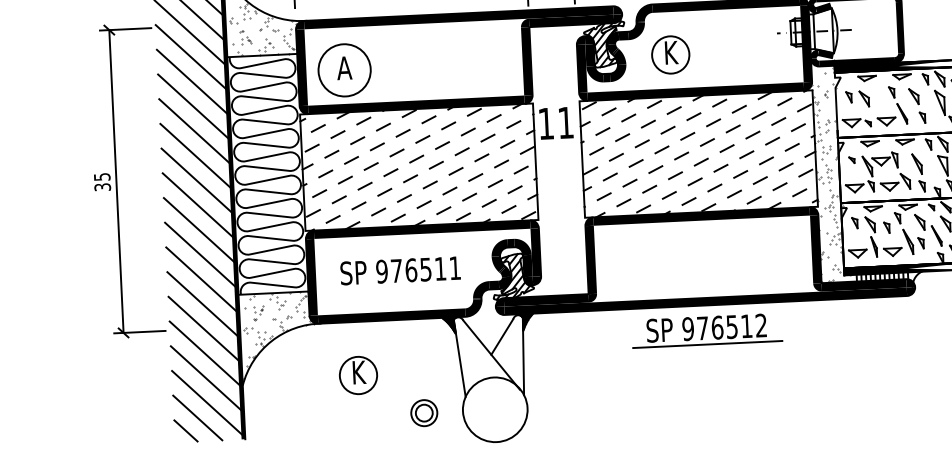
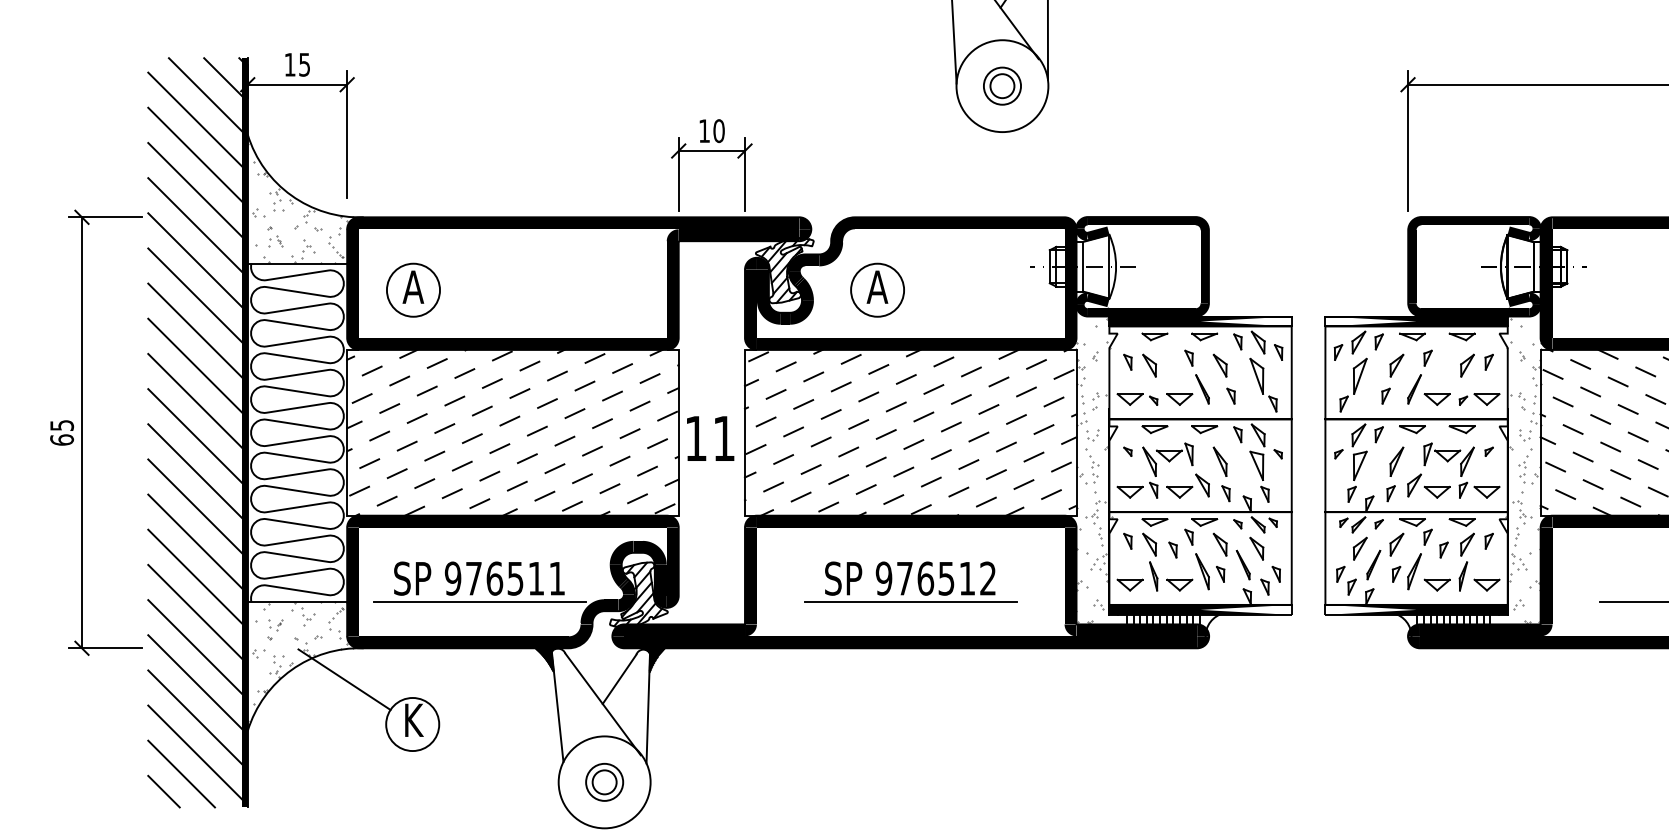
text: (670, 52) -> (877, 286), K -> A
circle: (344, 69) -> (413, 289), size x0.71
text: (556, 123) -> (710, 438), moved
text: (102, 186) -> (62, 439), 35 -> 65
line: (401, 286) -> (479, 601), added
part: (706, 330) -> (910, 581), moved
line: (309, 346) -> (344, 679), added
part: (424, 413) -> (604, 782), moved

